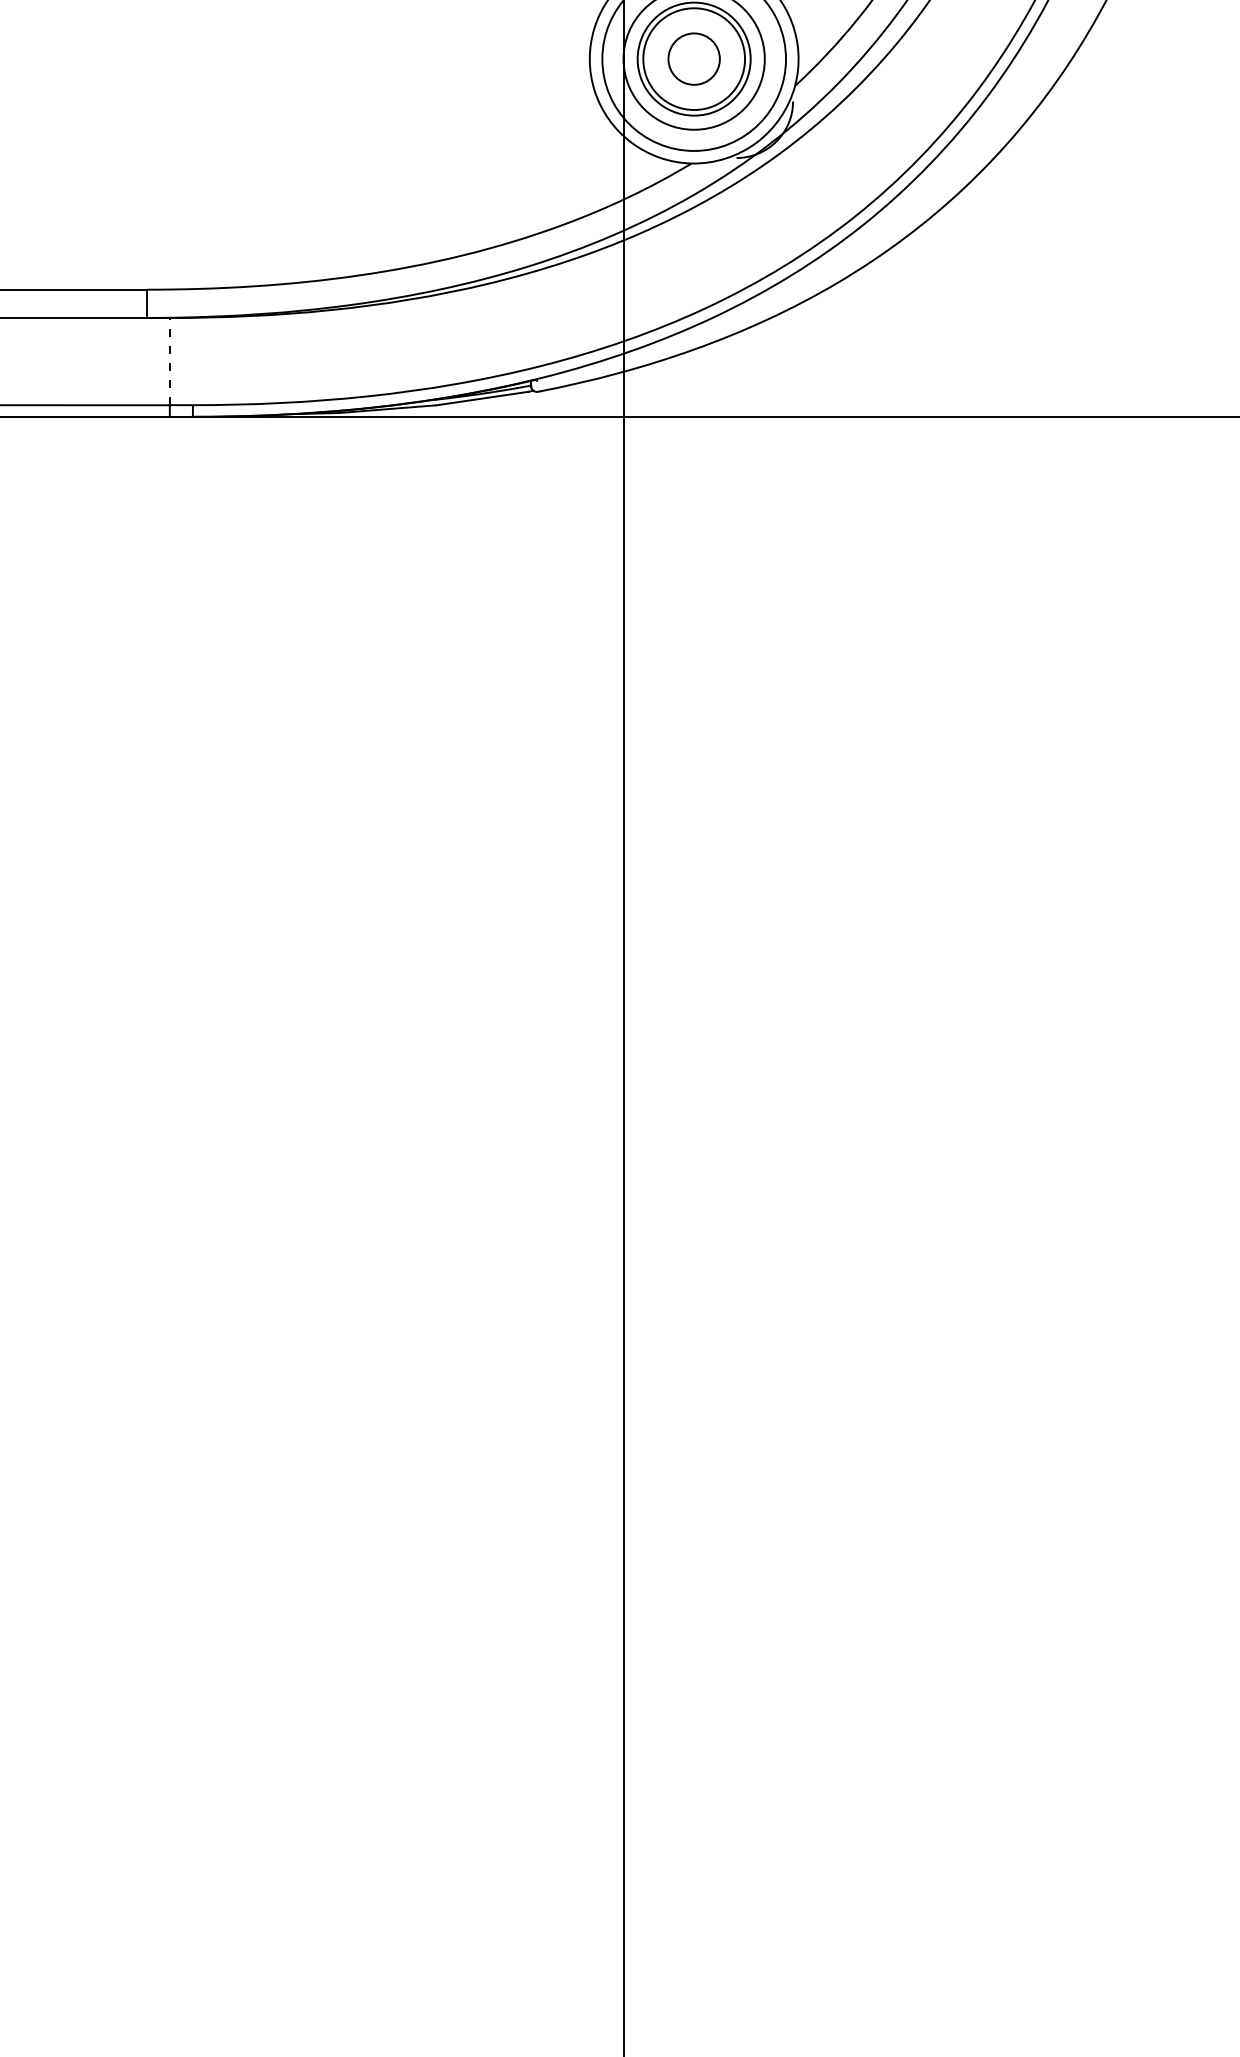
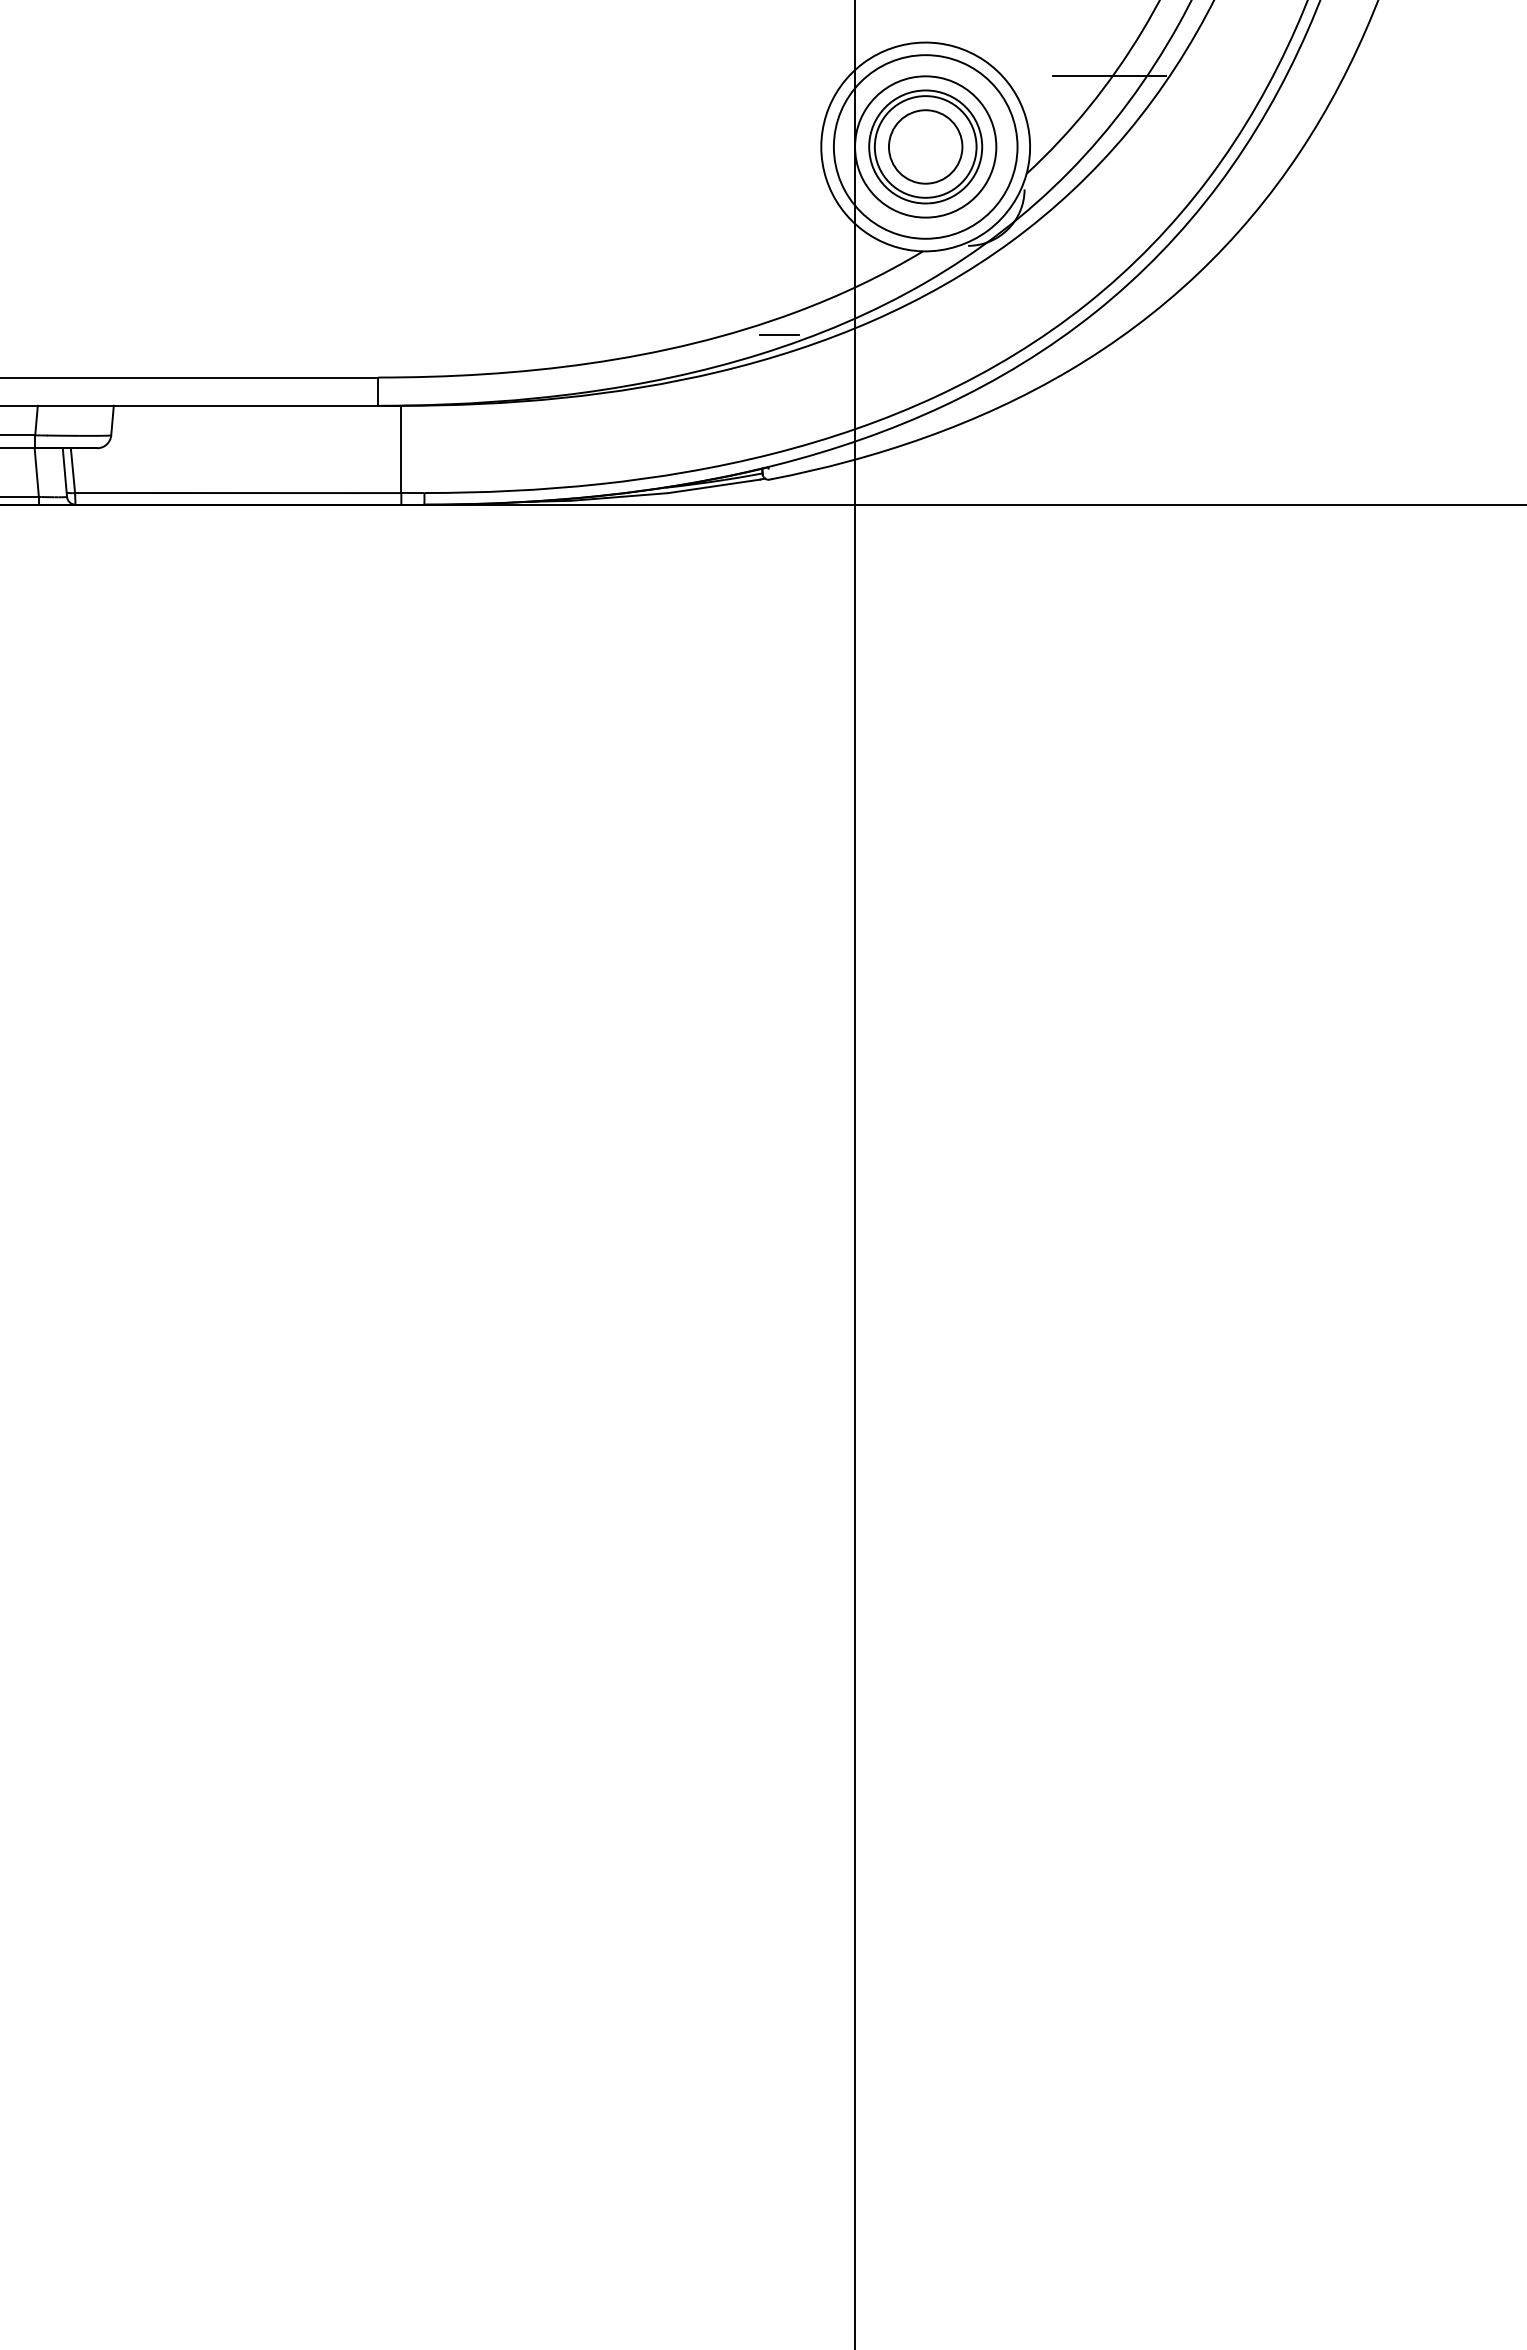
circle: (693, 58) -> (925, 146), size x1.43
line: (546, 247) -> (778, 335), added
line: (169, 361) -> (401, 449), dashed -> solid

